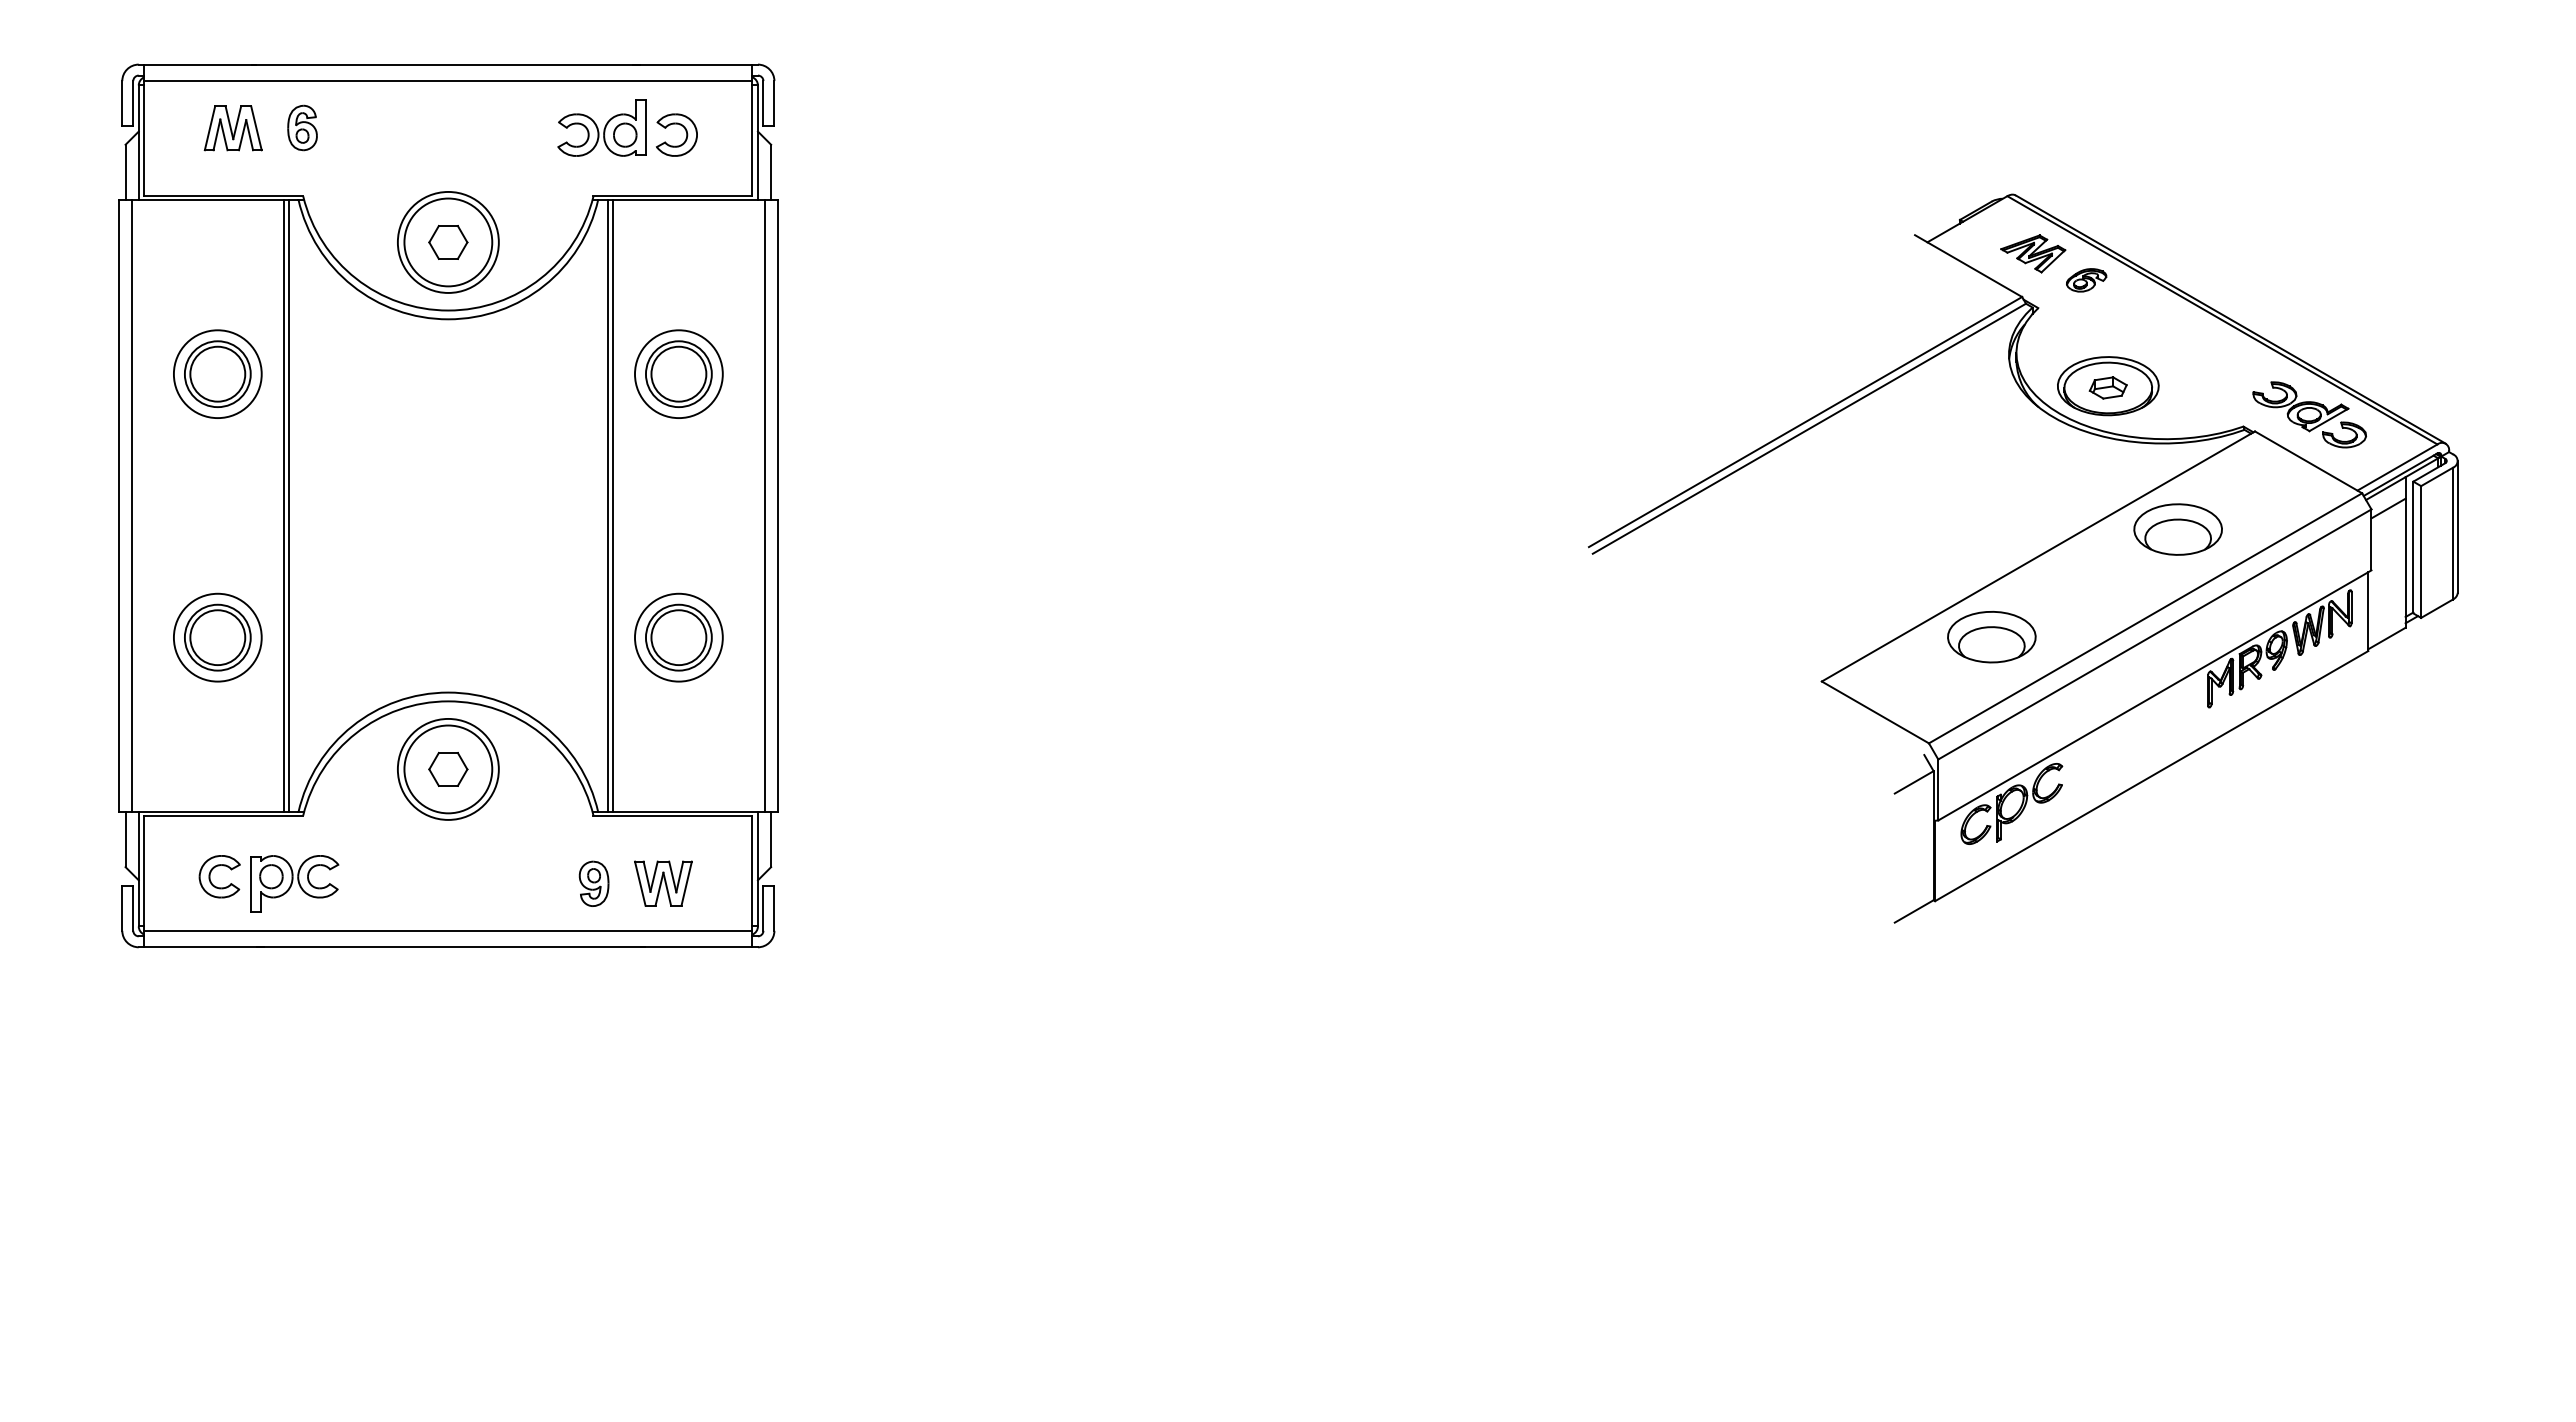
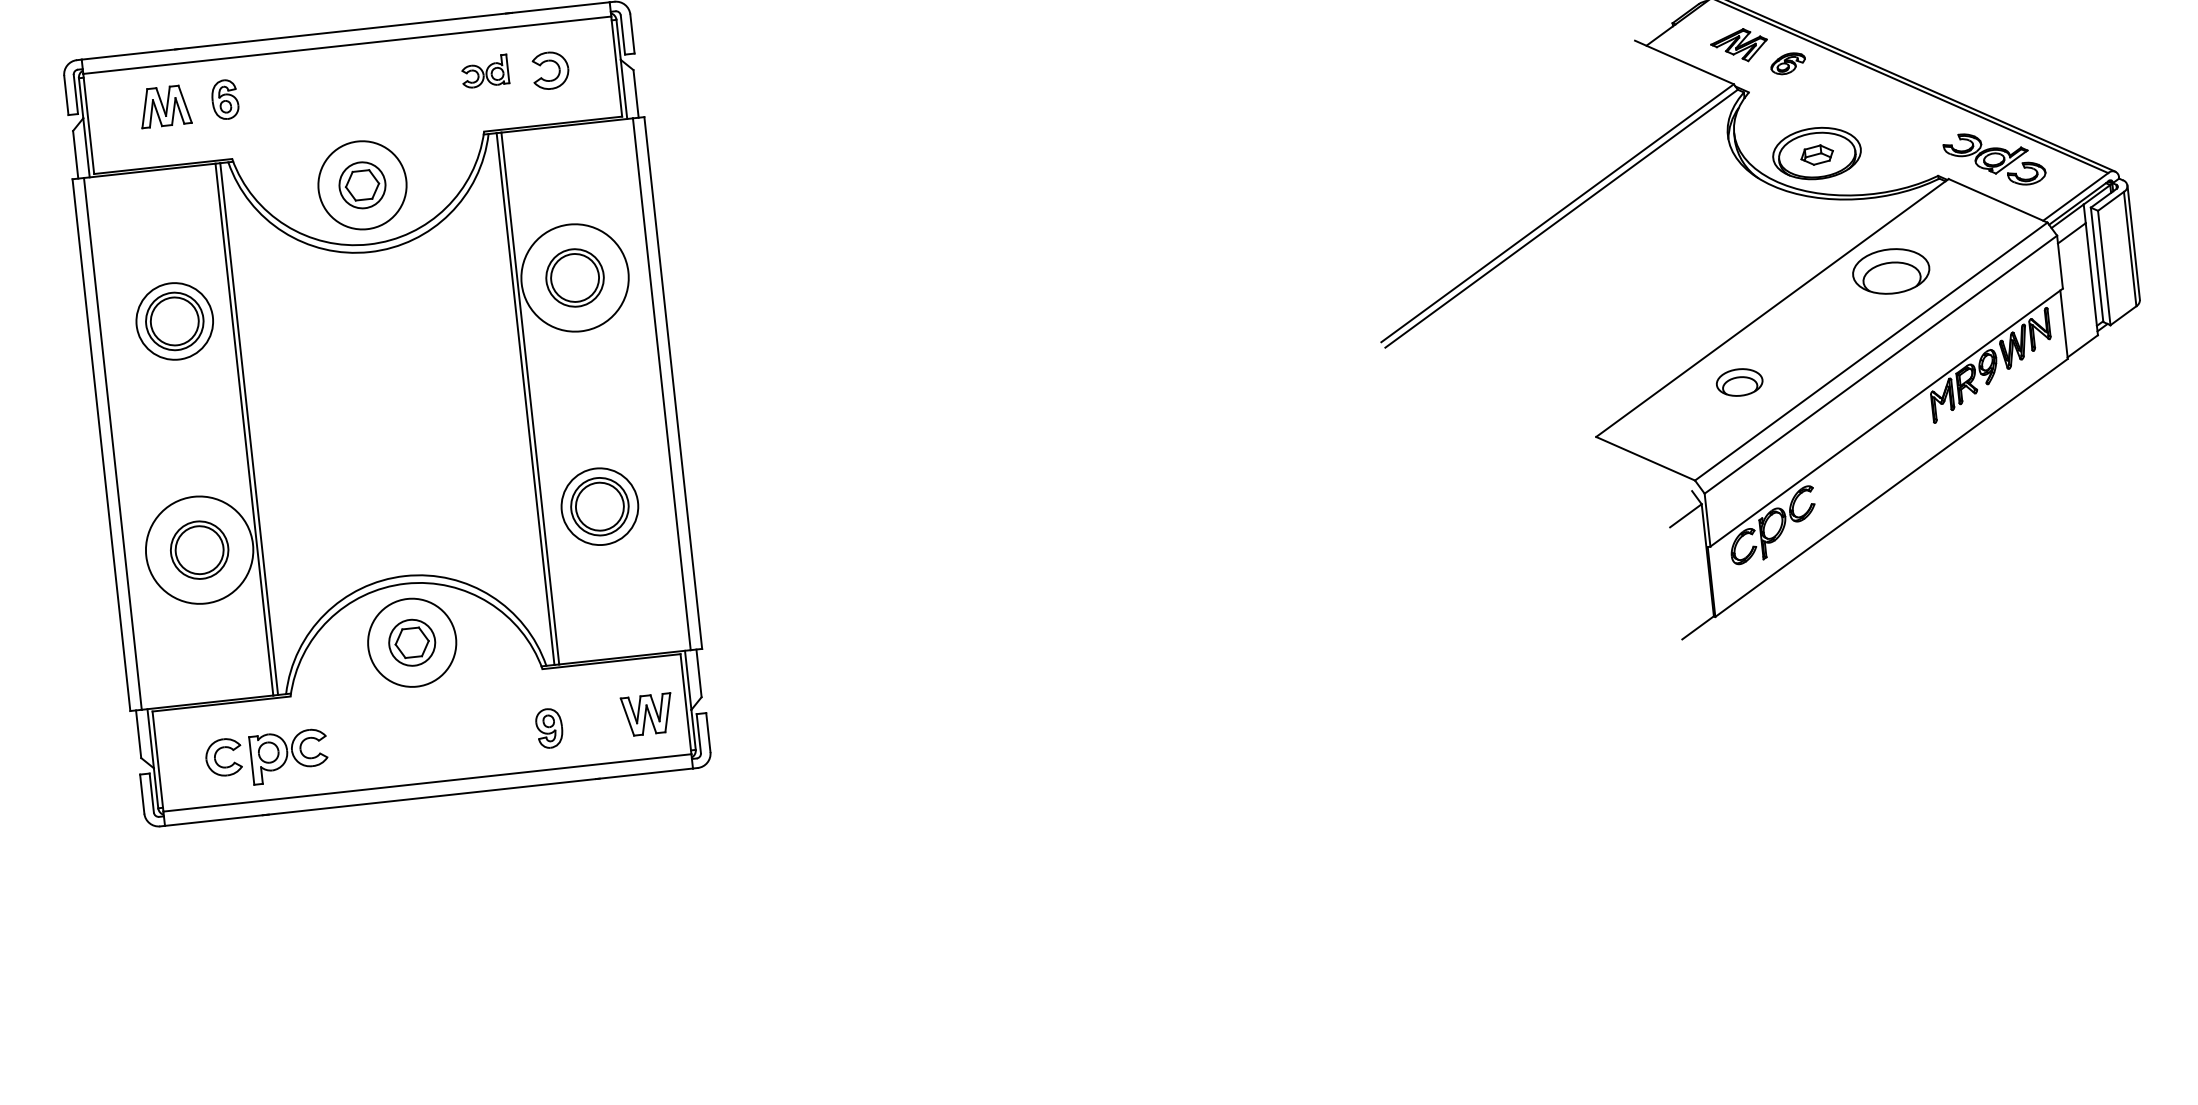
part: (601, 127) -> (484, 71), size x0.6
circle: (448, 242) -> (362, 185), size x0.6
circle: (678, 374) -> (574, 278), size x1.4
circle: (217, 637) -> (199, 550), size x1.4
part: (1991, 637) -> (1739, 382), size x0.6
circle: (448, 769) -> (412, 642), size x0.6
part: (663, 883) -> (647, 714), moved

